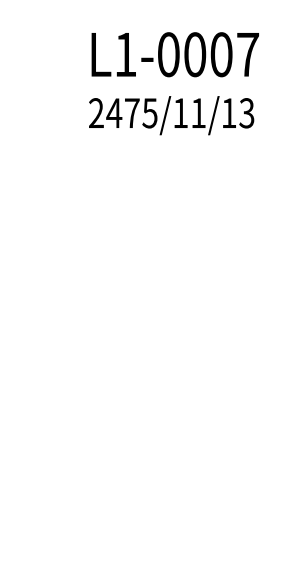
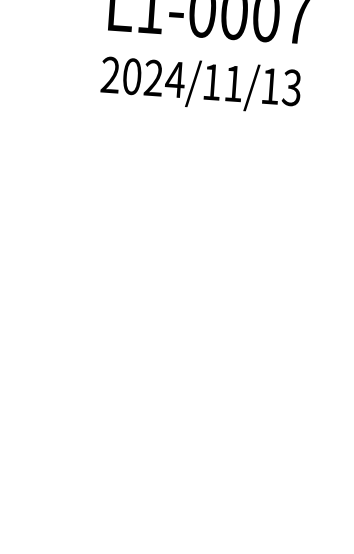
text: (132, 113) -> (154, 78), 2475/11/13 -> 2024/11/13

